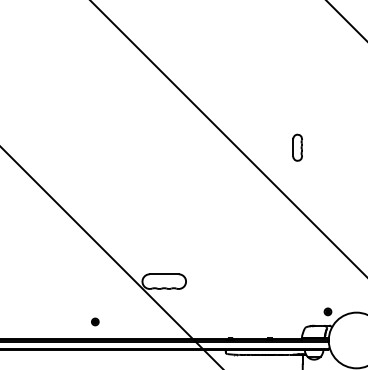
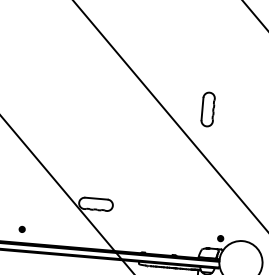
part: (297, 147) -> (207, 109), size x1.67
part: (95, 321) -> (22, 229), moved

